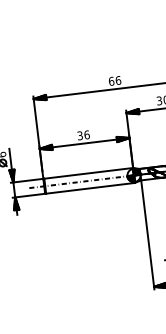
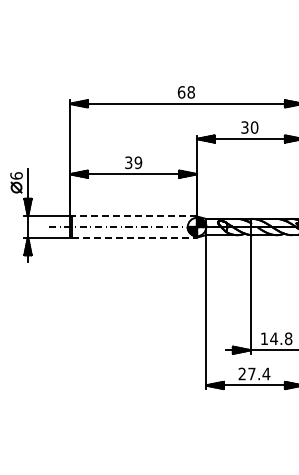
text: (118, 80) -> (191, 92), 66 -> 68
text: (87, 134) -> (138, 162), 36 -> 39
line: (88, 173) -> (134, 216), solid -> dashed
line: (90, 188) -> (134, 237), solid -> dashed

